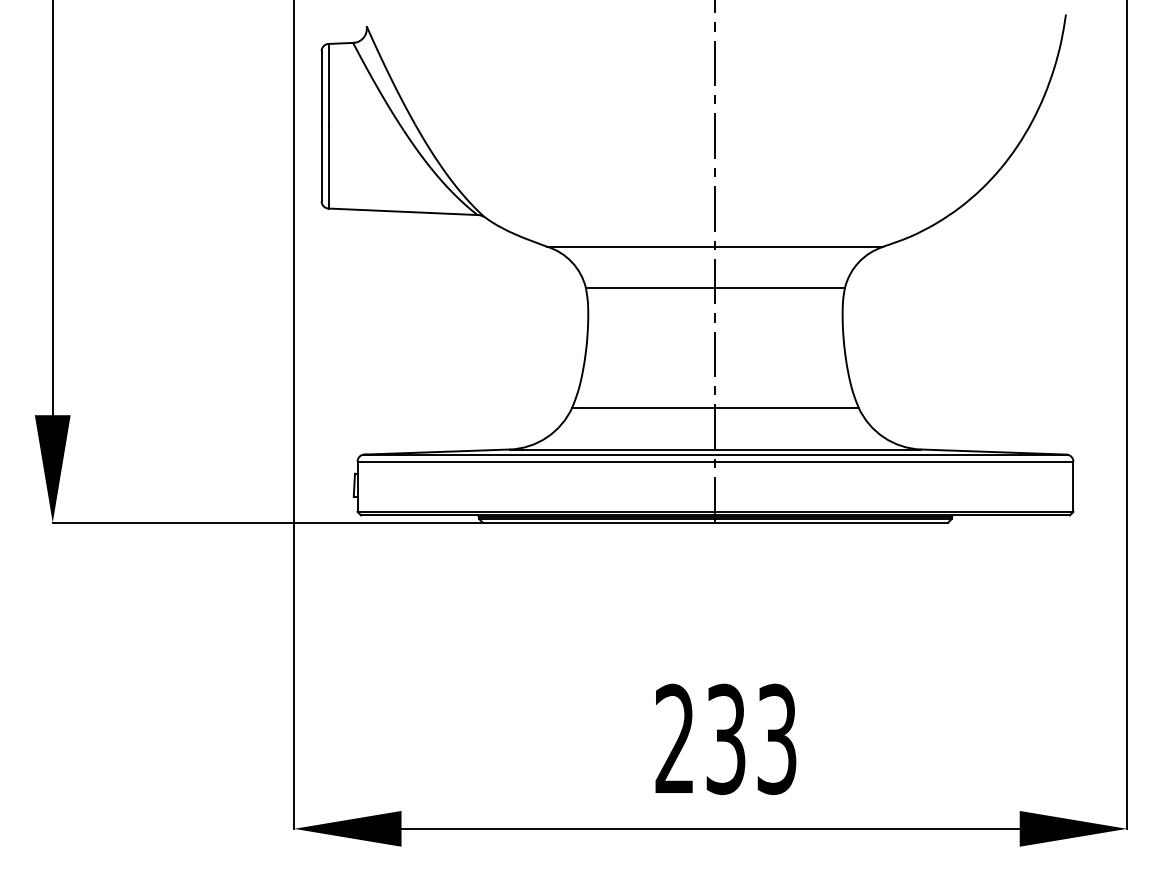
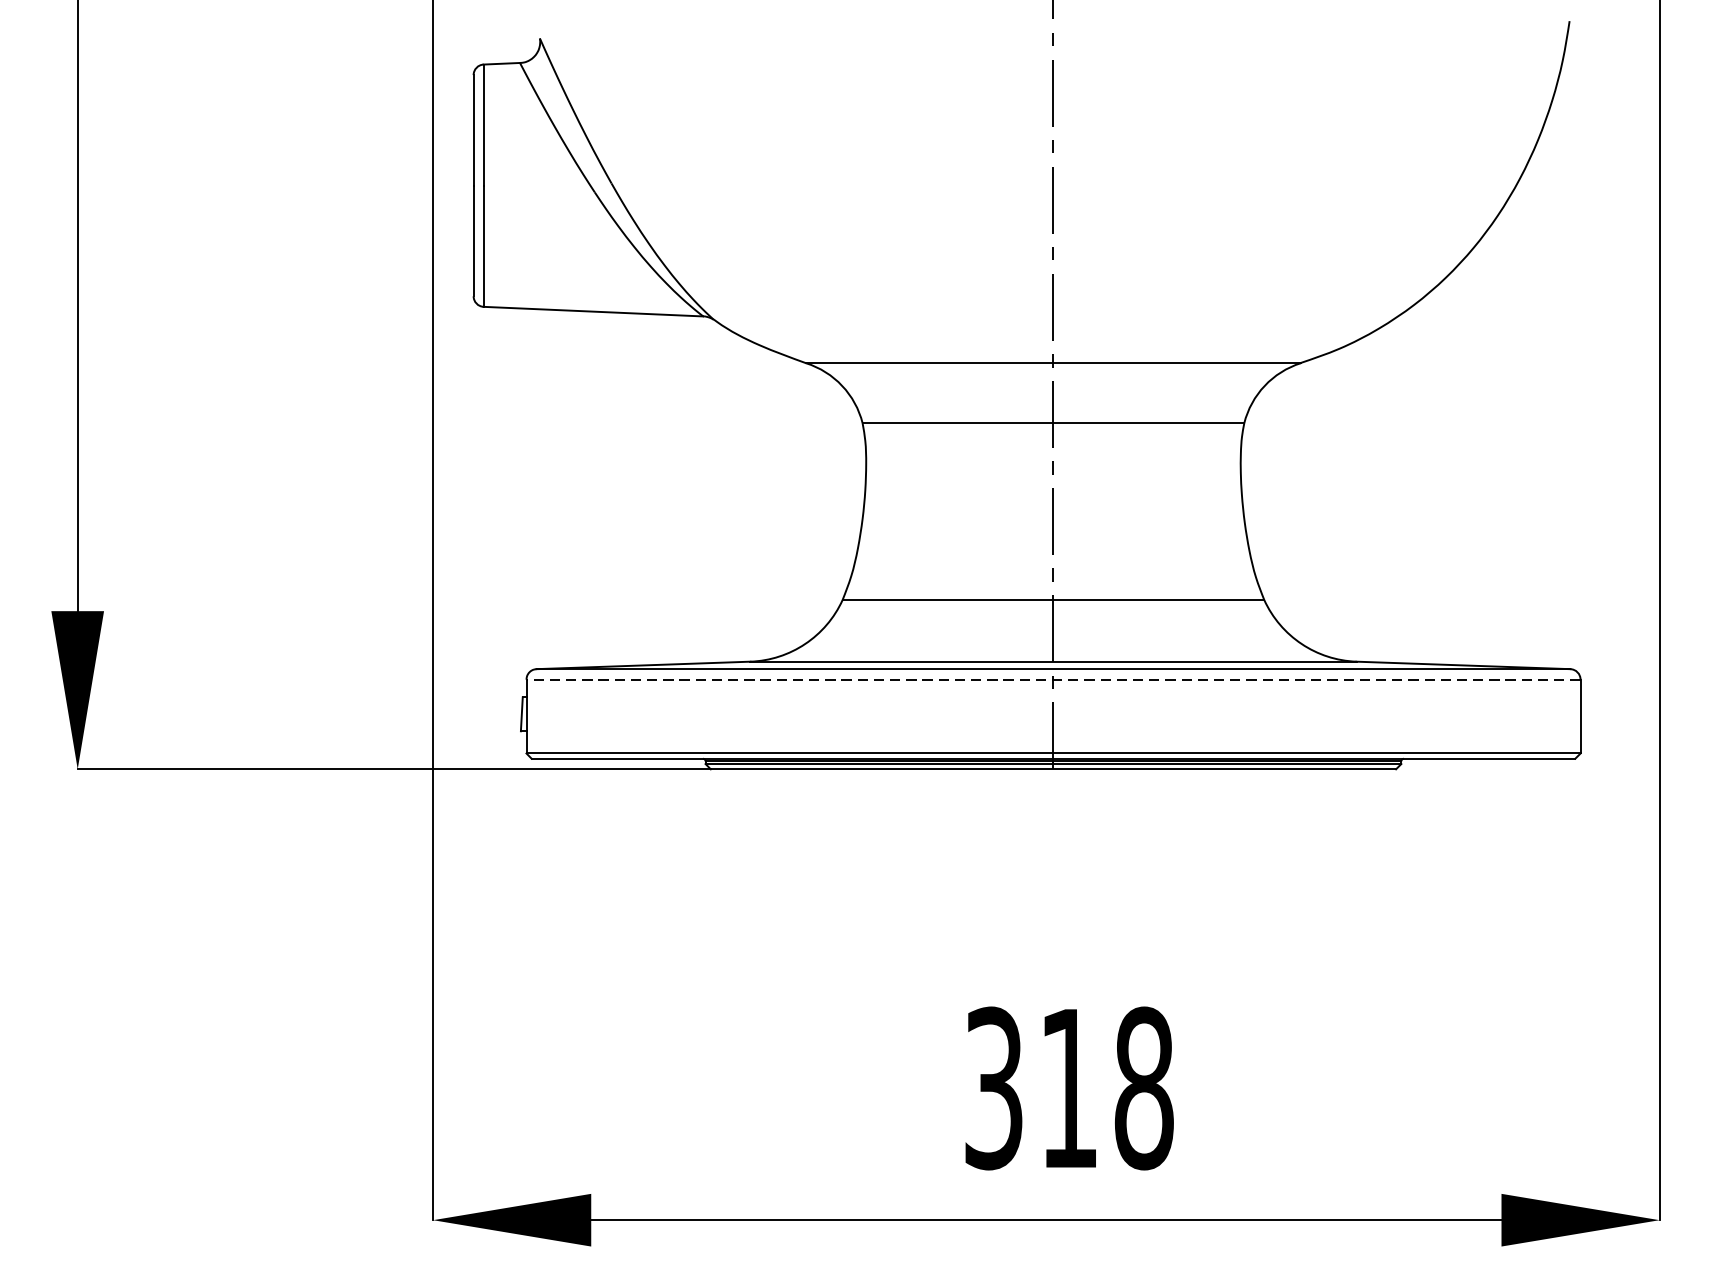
line: (715, 461) -> (1053, 679), solid -> dashed
text: (726, 739) -> (1069, 1088), 233 -> 318

